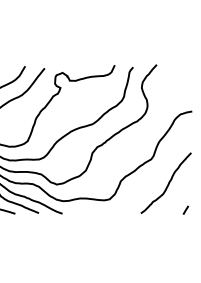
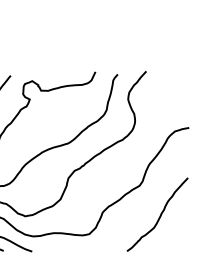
line: (185, 209) -> (181, 246), removed

